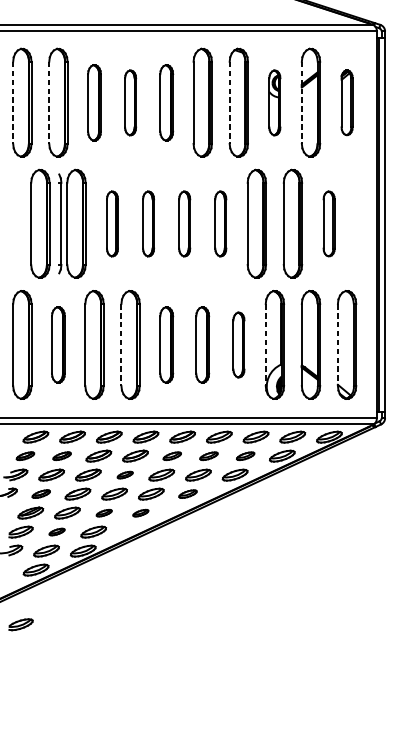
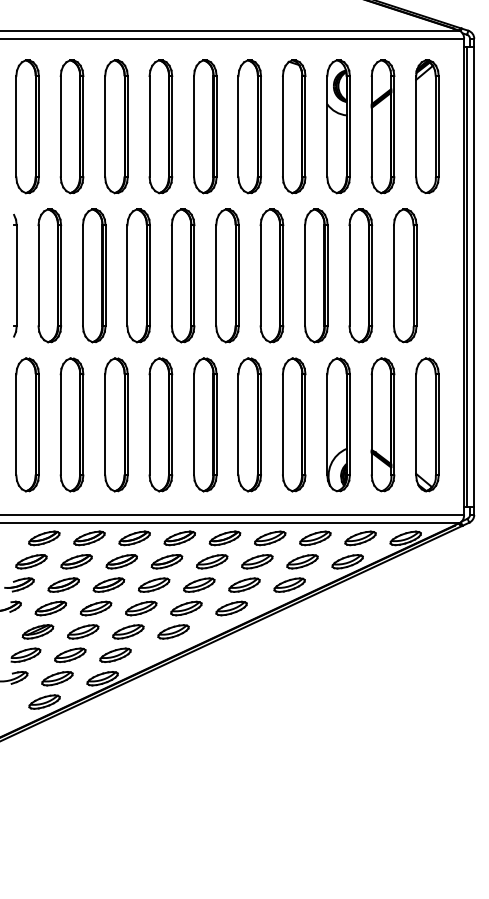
line: (13, 102) -> (16, 126), dashed -> solid
line: (49, 102) -> (60, 126), dashed -> solid
part: (94, 102) -> (116, 126), size x1.43
part: (130, 102) -> (160, 126), size x1.67
part: (166, 102) -> (205, 126), size x1.43
line: (229, 102) -> (282, 126), dashed -> solid
part: (274, 102) -> (338, 126), size x1.67
line: (301, 102) -> (371, 126), dashed -> solid
part: (347, 102) -> (427, 126), size x1.67
part: (60, 223) -> (15, 275), moved
part: (112, 223) -> (138, 275), size x1.67
part: (148, 223) -> (182, 275), size x1.67
part: (184, 223) -> (227, 275), size x1.67
part: (220, 223) -> (271, 275), size x1.67
part: (329, 223) -> (405, 275), size x1.67
part: (57, 344) -> (71, 424), size x1.43
line: (121, 344) -> (149, 424), dashed -> solid
part: (166, 344) -> (205, 424), size x1.43
part: (202, 344) -> (249, 424), size x1.43
part: (239, 344) -> (294, 424), size x1.67
line: (265, 344) -> (327, 424), dashed -> solid
line: (338, 344) -> (416, 424), dashed -> solid
part: (25, 455) -> (31, 561), size x1.43
part: (62, 455) -> (76, 561), size x1.43
part: (172, 455) -> (212, 561), size x1.43
part: (209, 455) -> (257, 561), size x1.43
part: (245, 455) -> (302, 561), size x1.43
part: (125, 474) -> (154, 584), size x1.67
part: (40, 494) -> (50, 608), size x1.43
part: (187, 494) -> (231, 608), size x1.43
part: (104, 512) -> (128, 631), size x1.67
part: (140, 512) -> (173, 631), size x1.67
part: (57, 531) -> (70, 654), size x1.67
part: (20, 624) -> (25, 768), removed

